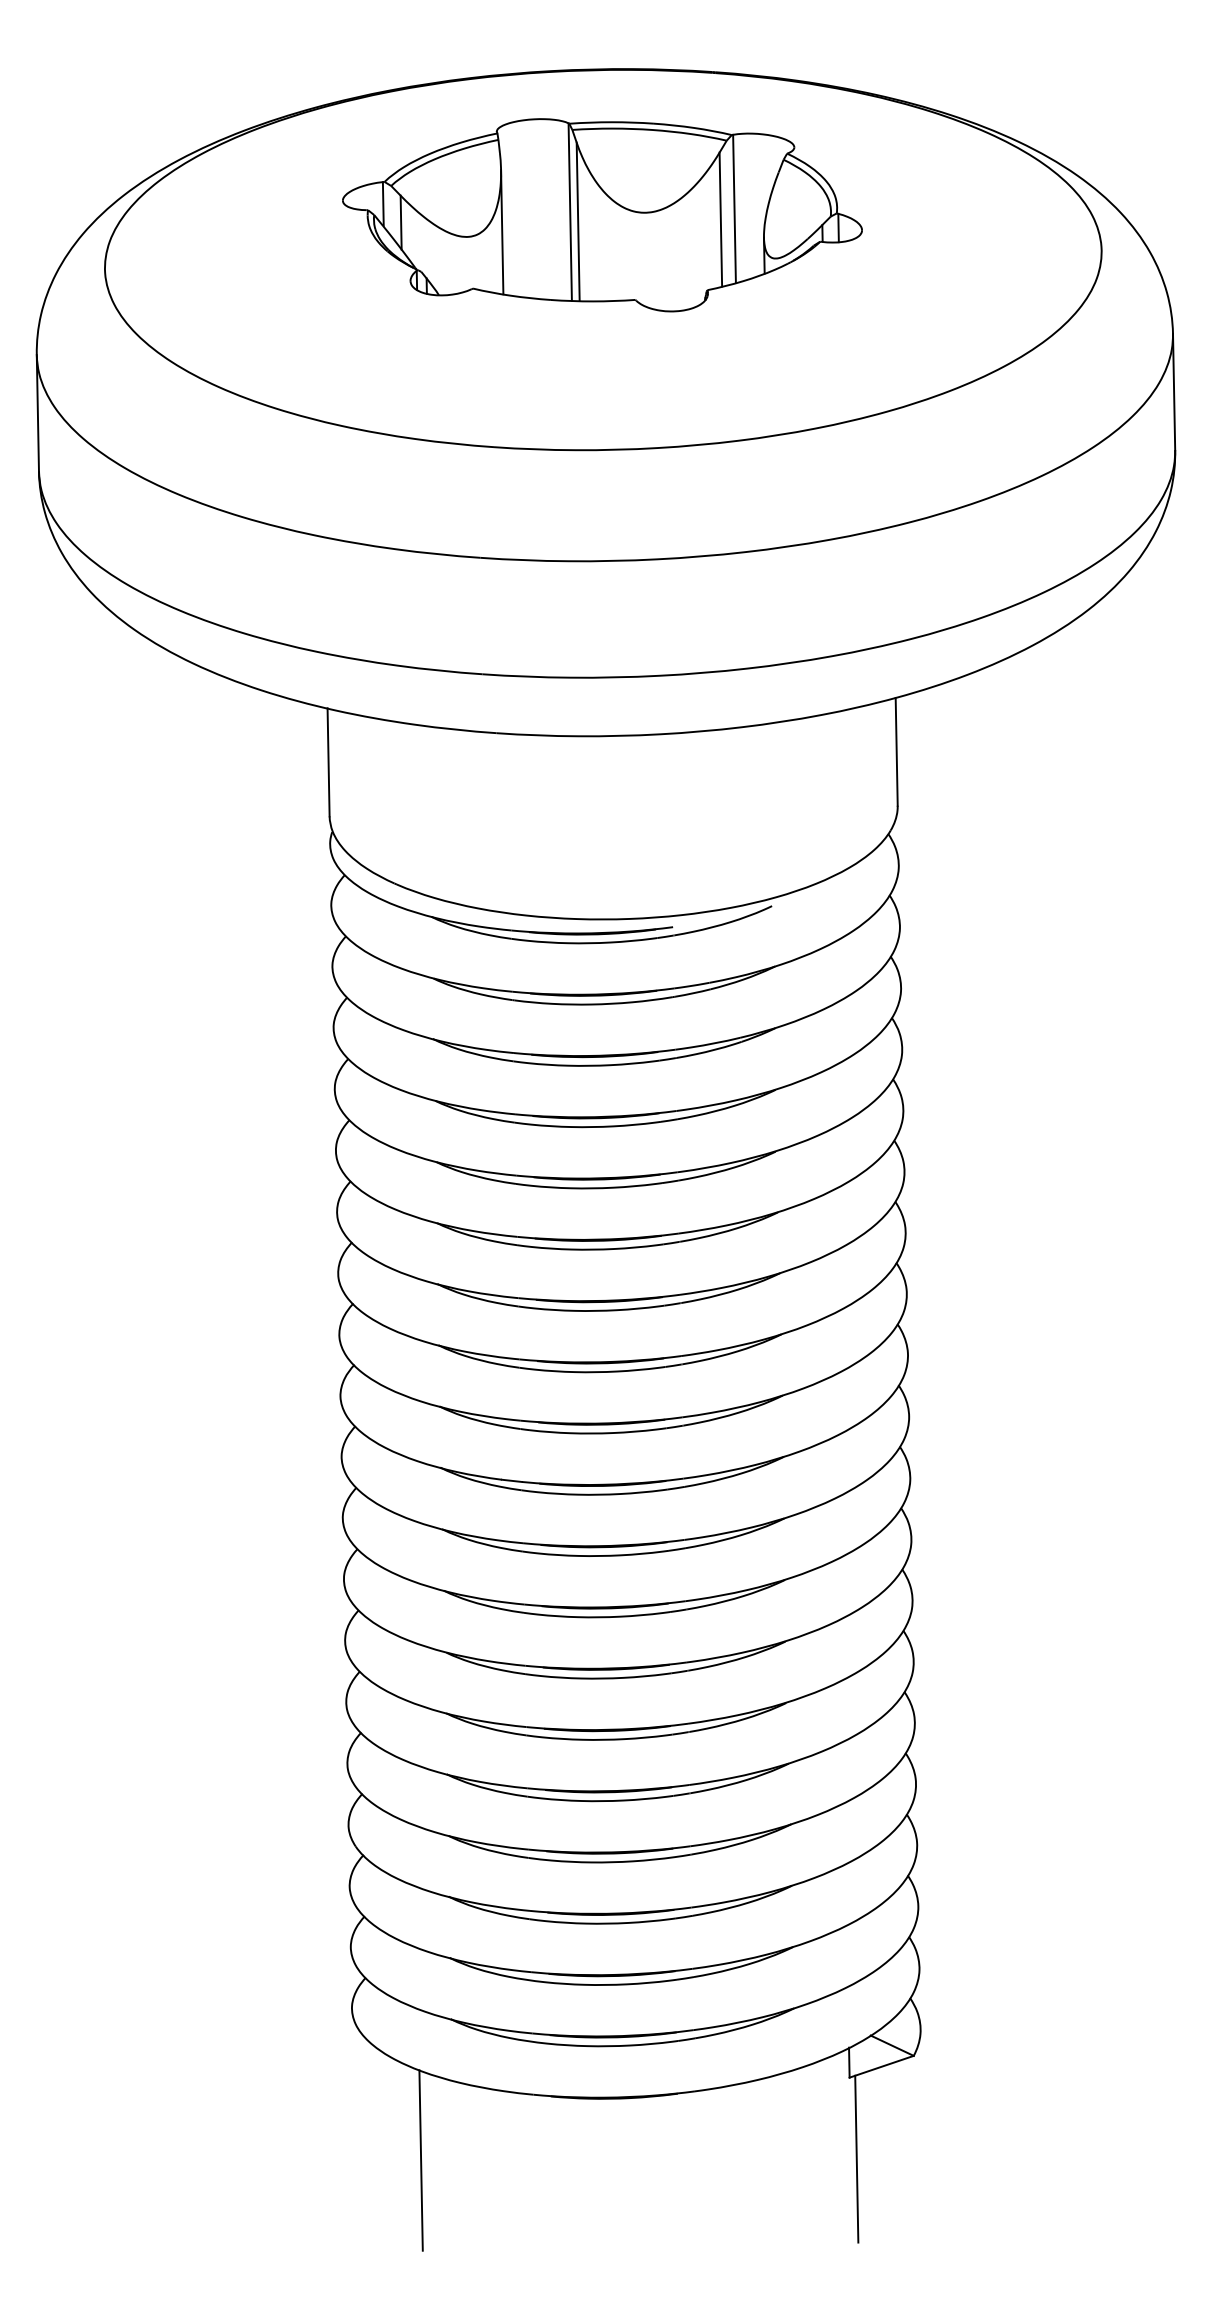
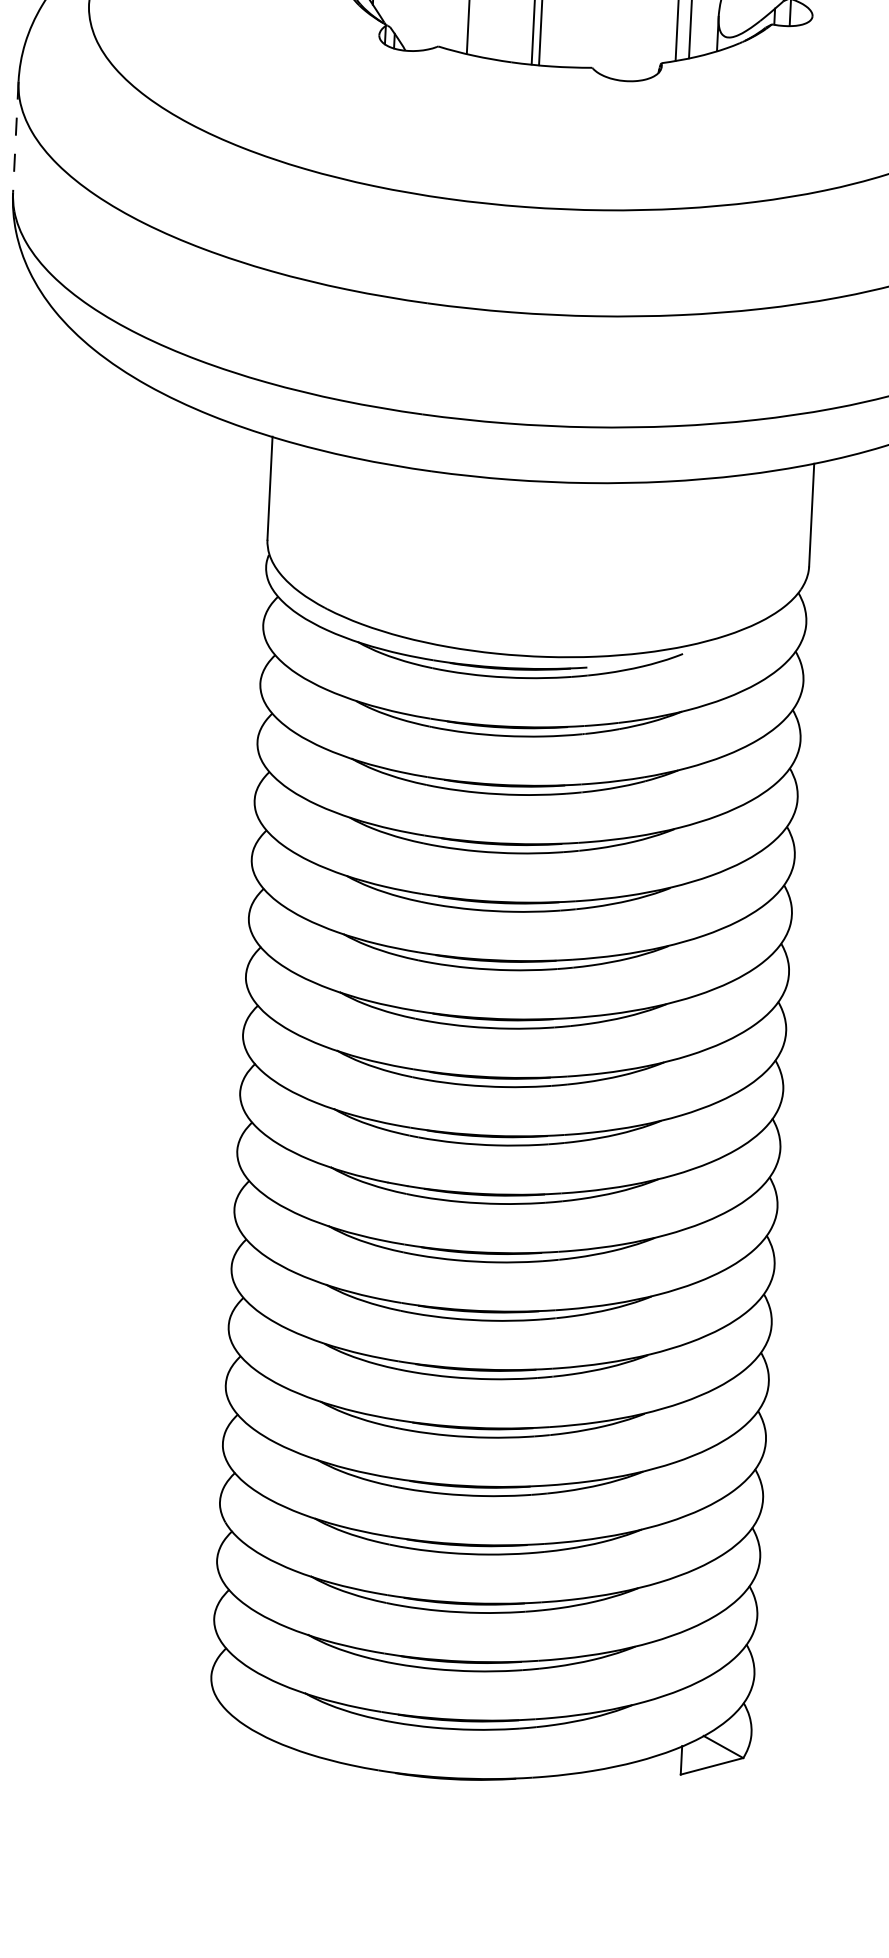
line: (37, 413) -> (15, 137), solid -> dashed
line: (856, 2158) -> (682, 1852), removed
line: (420, 2160) -> (266, 1825), removed

